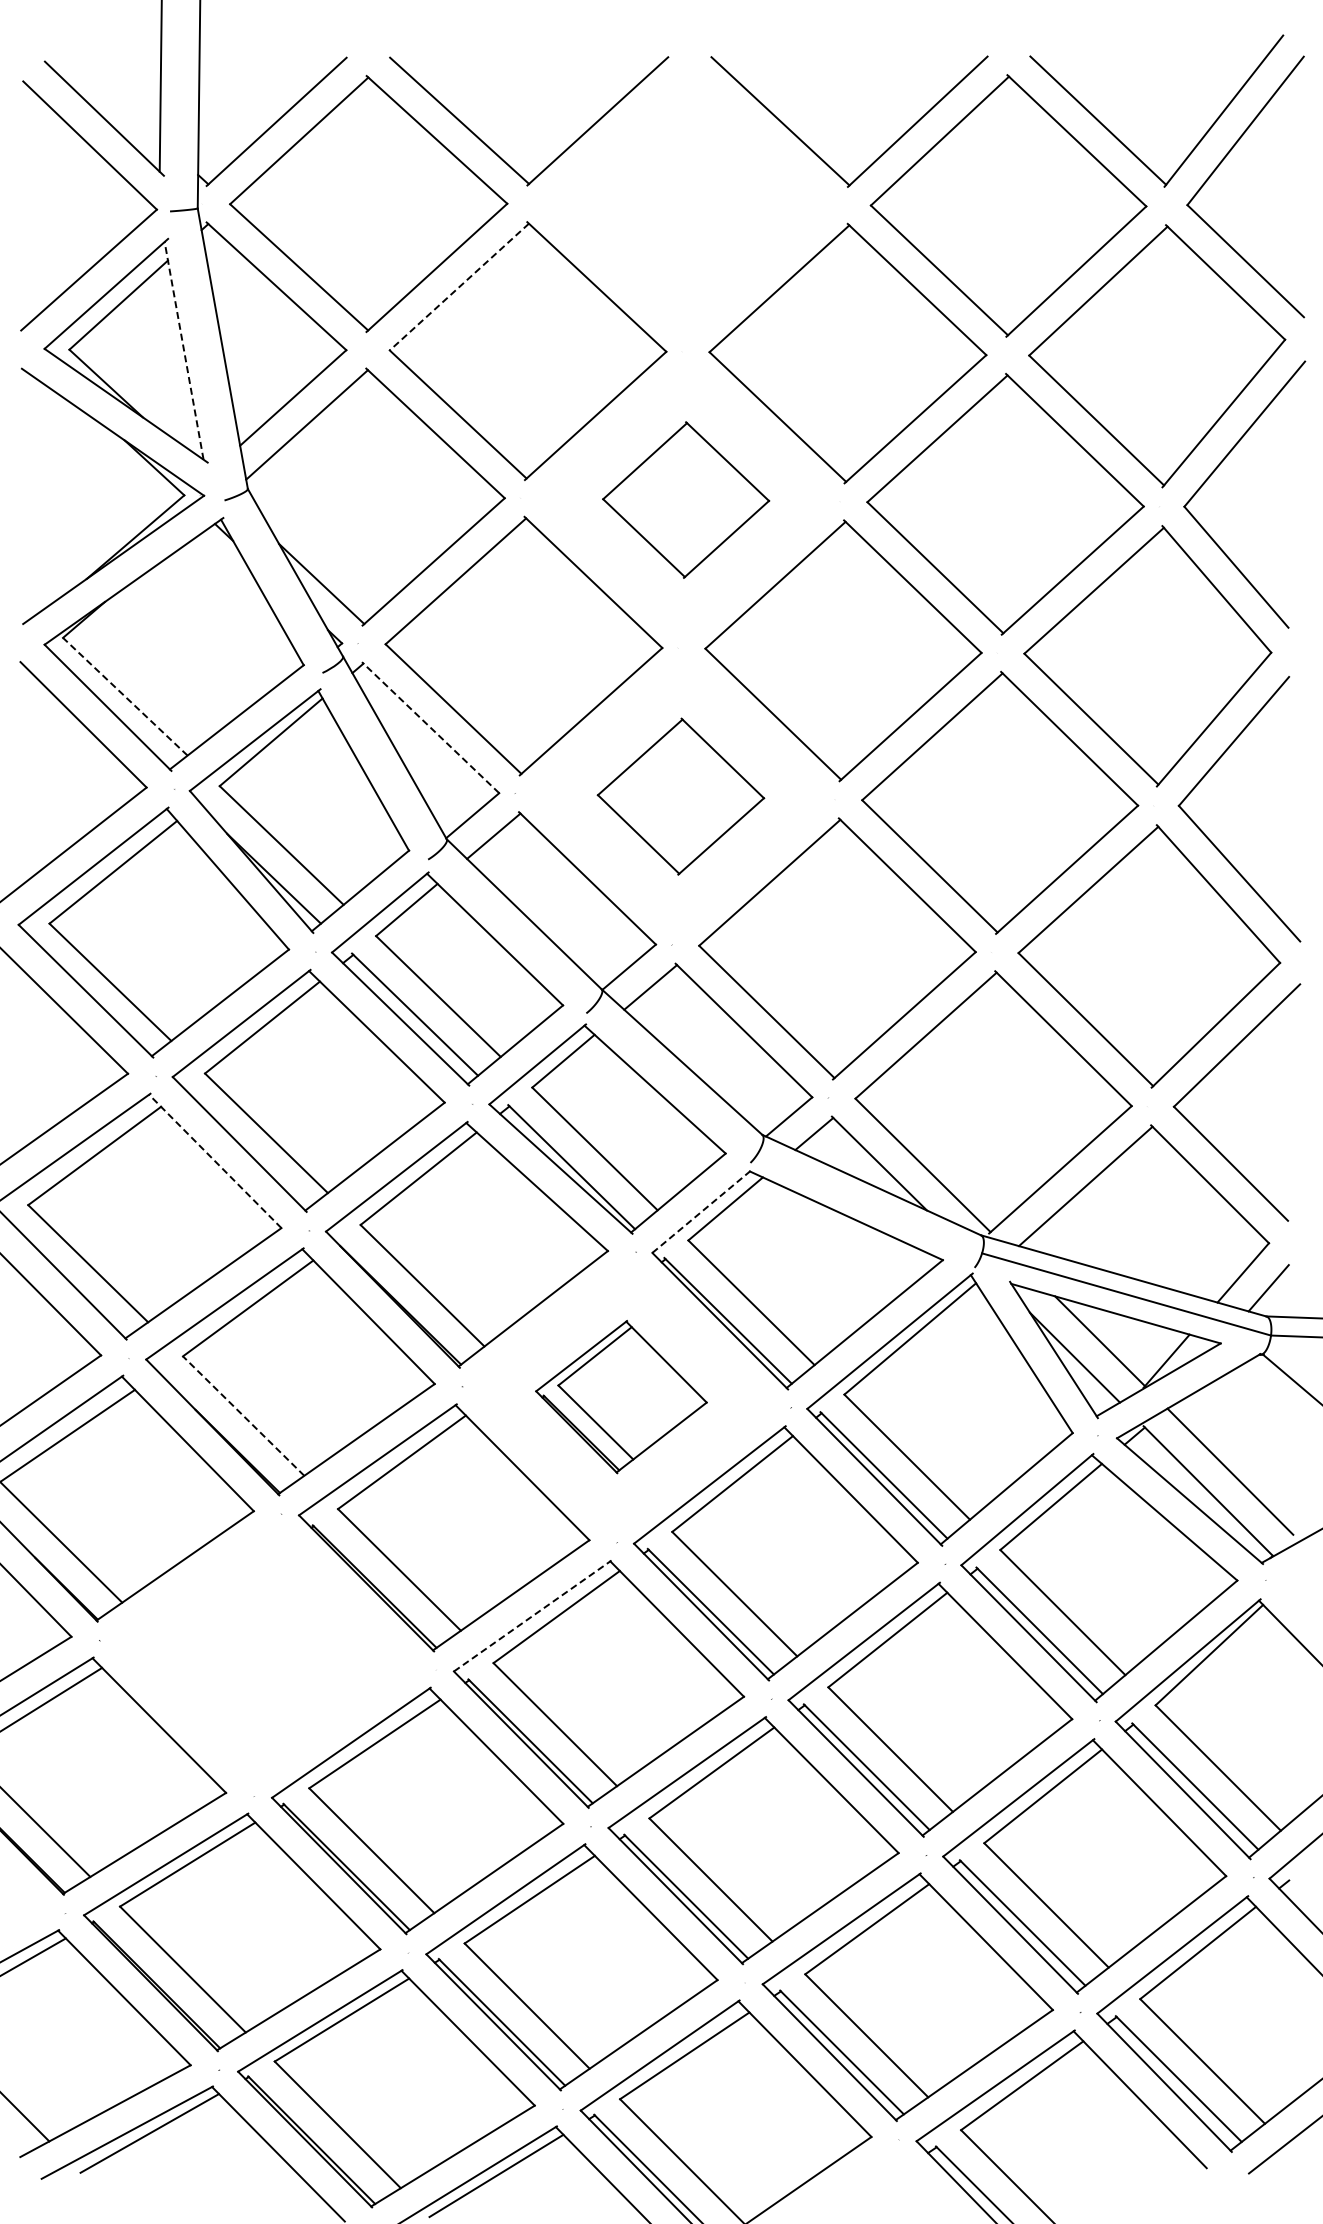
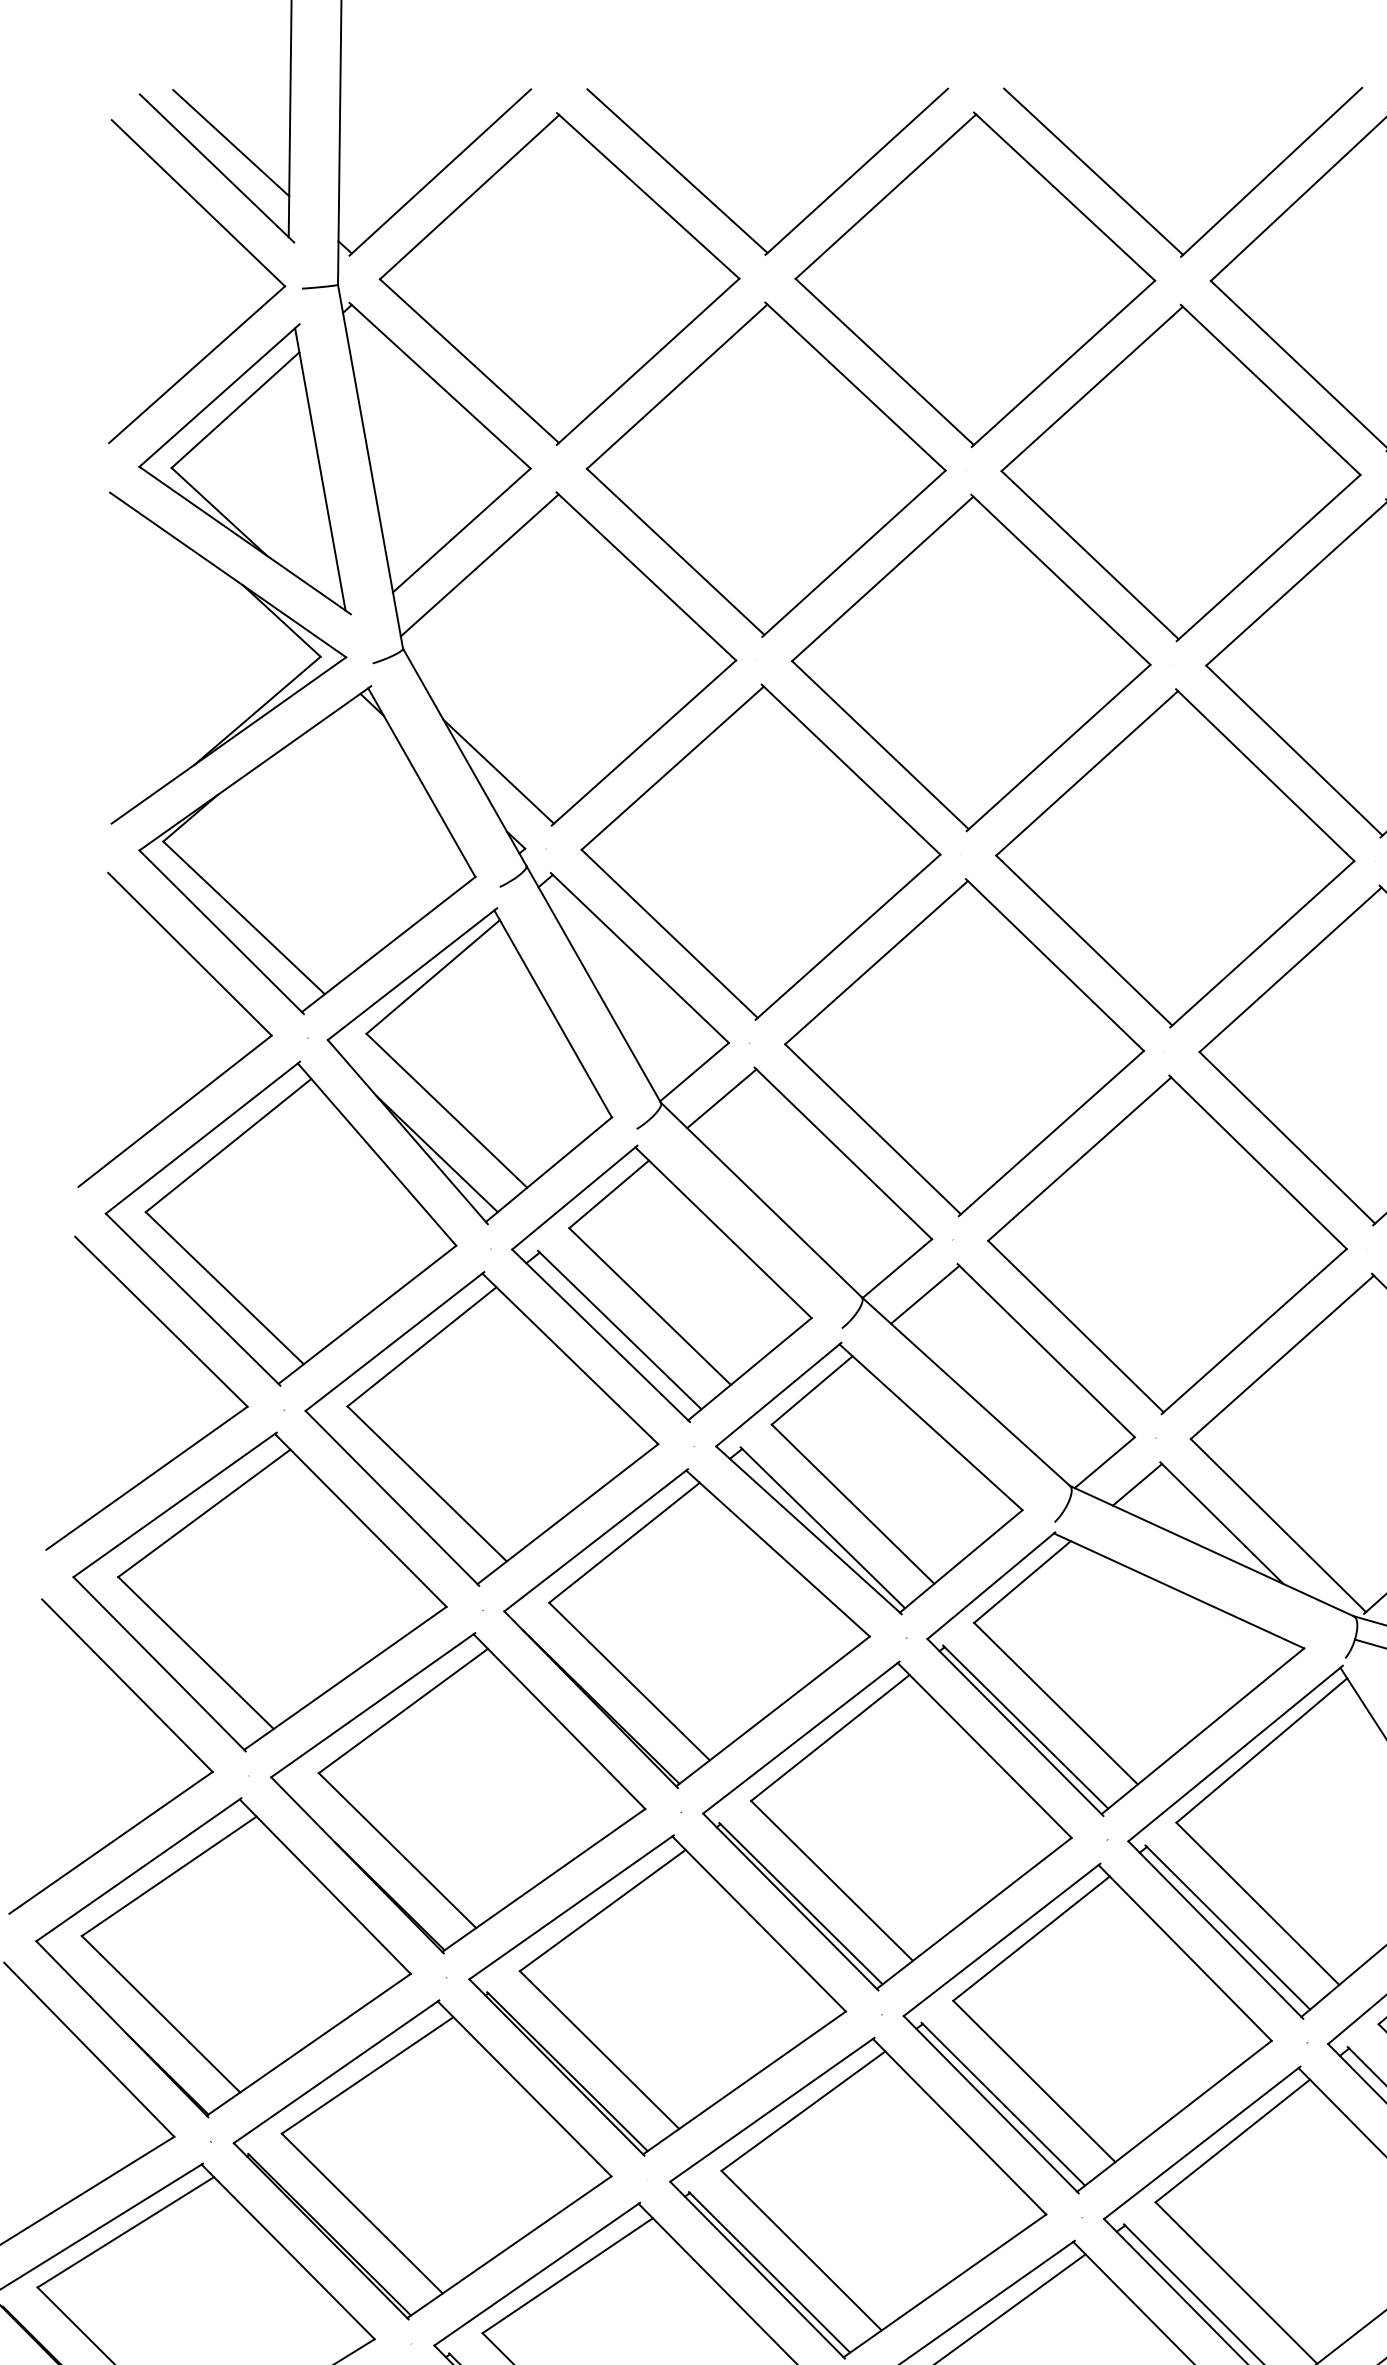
line: (115, 99) -> (231, 143), added
part: (689, 204) -> (975, 279), added
line: (459, 287) -> (677, 387), dashed -> solid
line: (184, 350) -> (320, 468), dashed -> solid
part: (685, 499) -> (970, 662), size x1.67
line: (125, 696) -> (244, 917), dashed -> solid
line: (430, 727) -> (639, 957), dashed -> solid
part: (680, 796) -> (963, 1047), size x1.67
line: (215, 1161) -> (361, 1520), dashed -> solid
line: (702, 1211) -> (992, 1585), dashed -> solid
part: (621, 1396) -> (887, 1825), size x1.67
line: (243, 1415) -> (397, 1849), dashed -> solid
line: (533, 1615) -> (773, 2109), dashed -> solid
part: (262, 1654) -> (421, 2159), added

